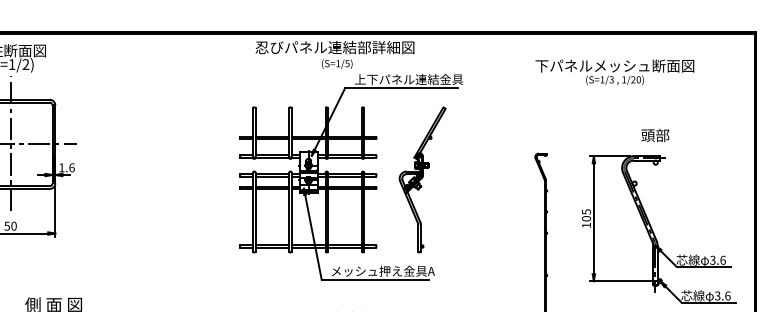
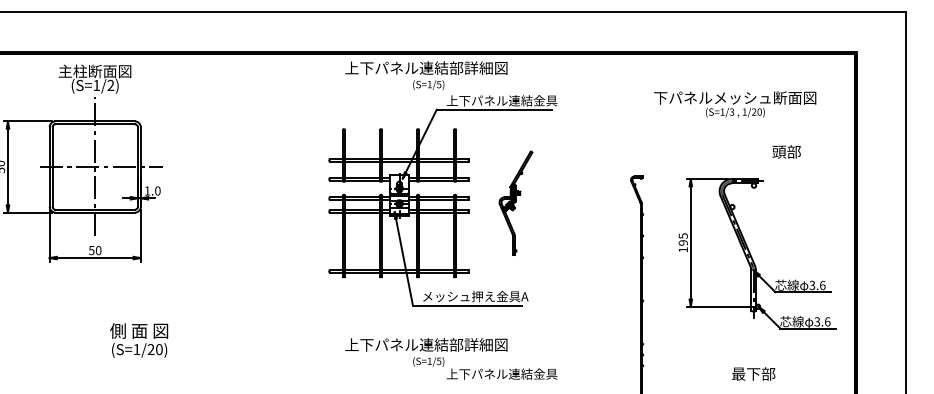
text: (269, 46) -> (359, 67), 忍びパネル連結部詳細図 -> 上下パネル連結部詳細図
text: (615, 72) -> (735, 104), moved
text: (655, 135) -> (786, 151), moved
text: (71, 167) -> (157, 190), 1.6 -> 1.0
part: (422, 180) -> (515, 203), size x0.7
text: (586, 218) -> (683, 242), 105 -> 195

